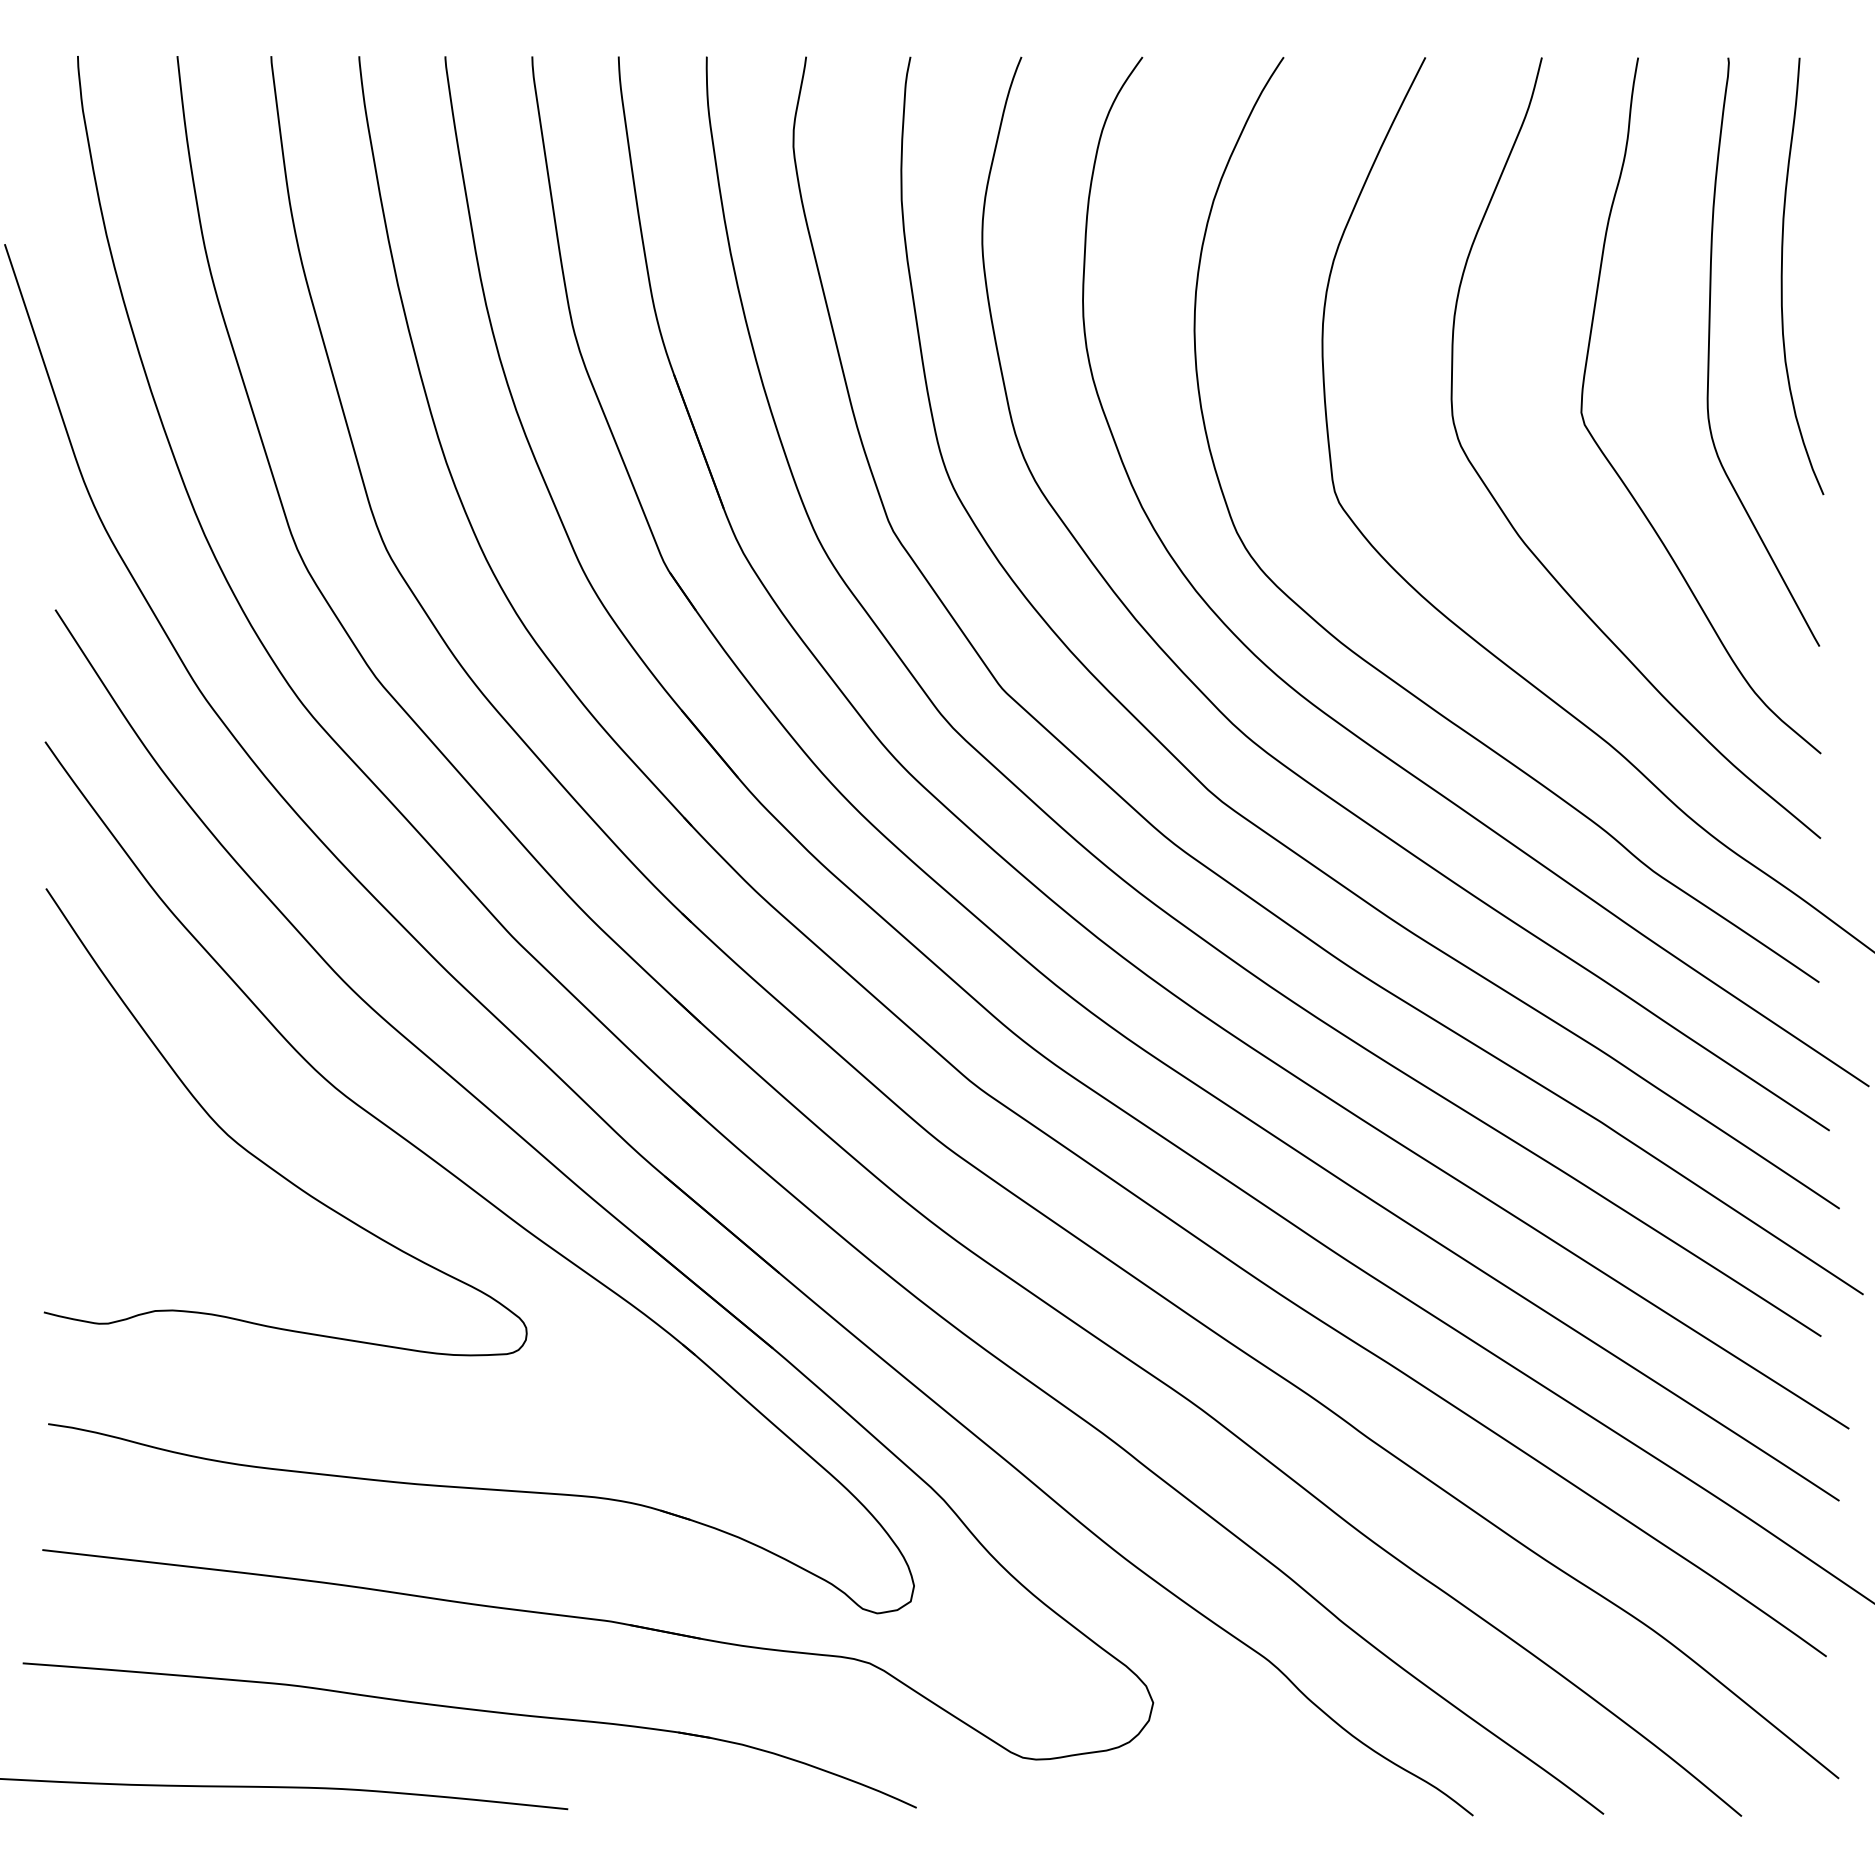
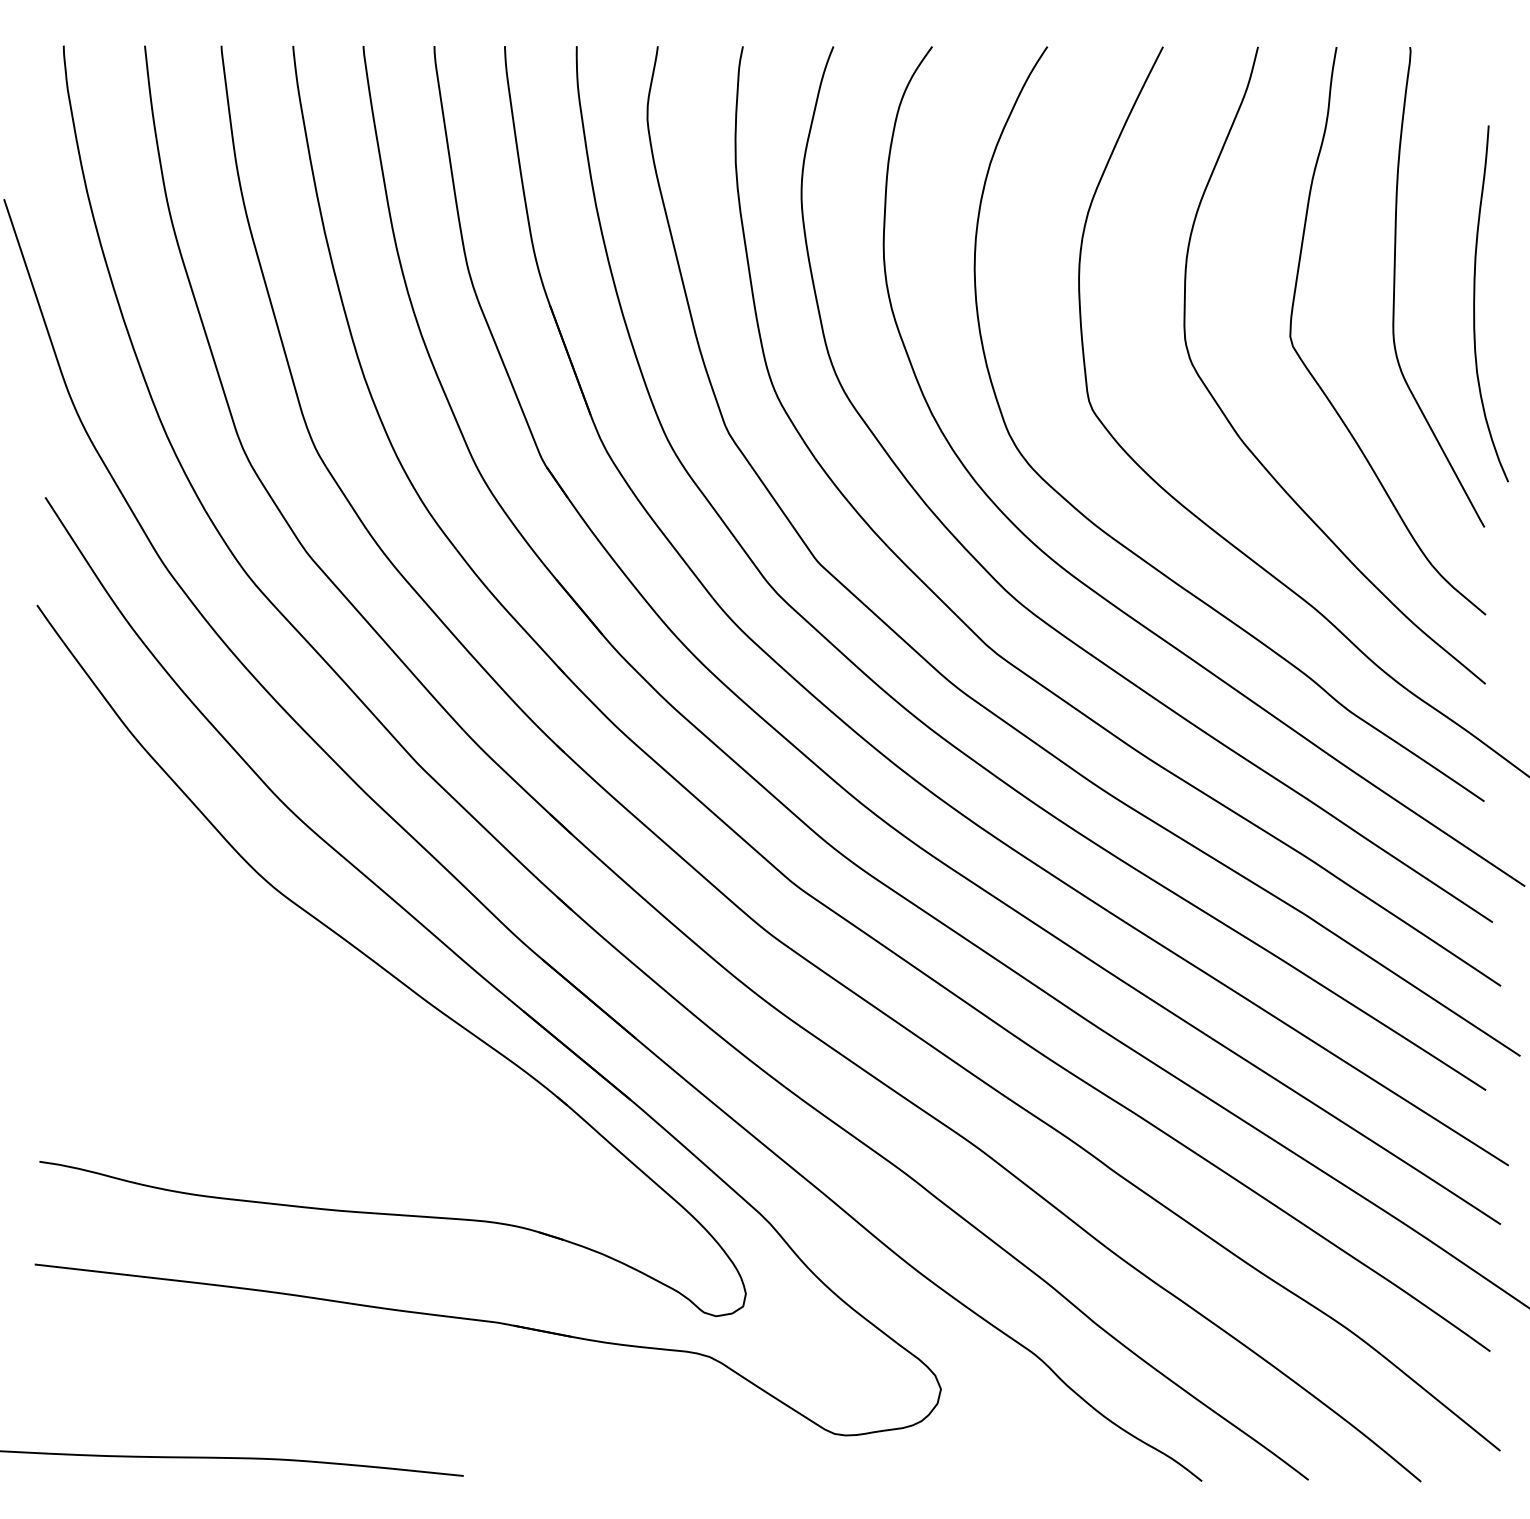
curve: (1782, 276) -> (1474, 303), moved
curve: (259, 1158) -> (211, 945), removed
part: (469, 1710) -> (383, 1395), removed

